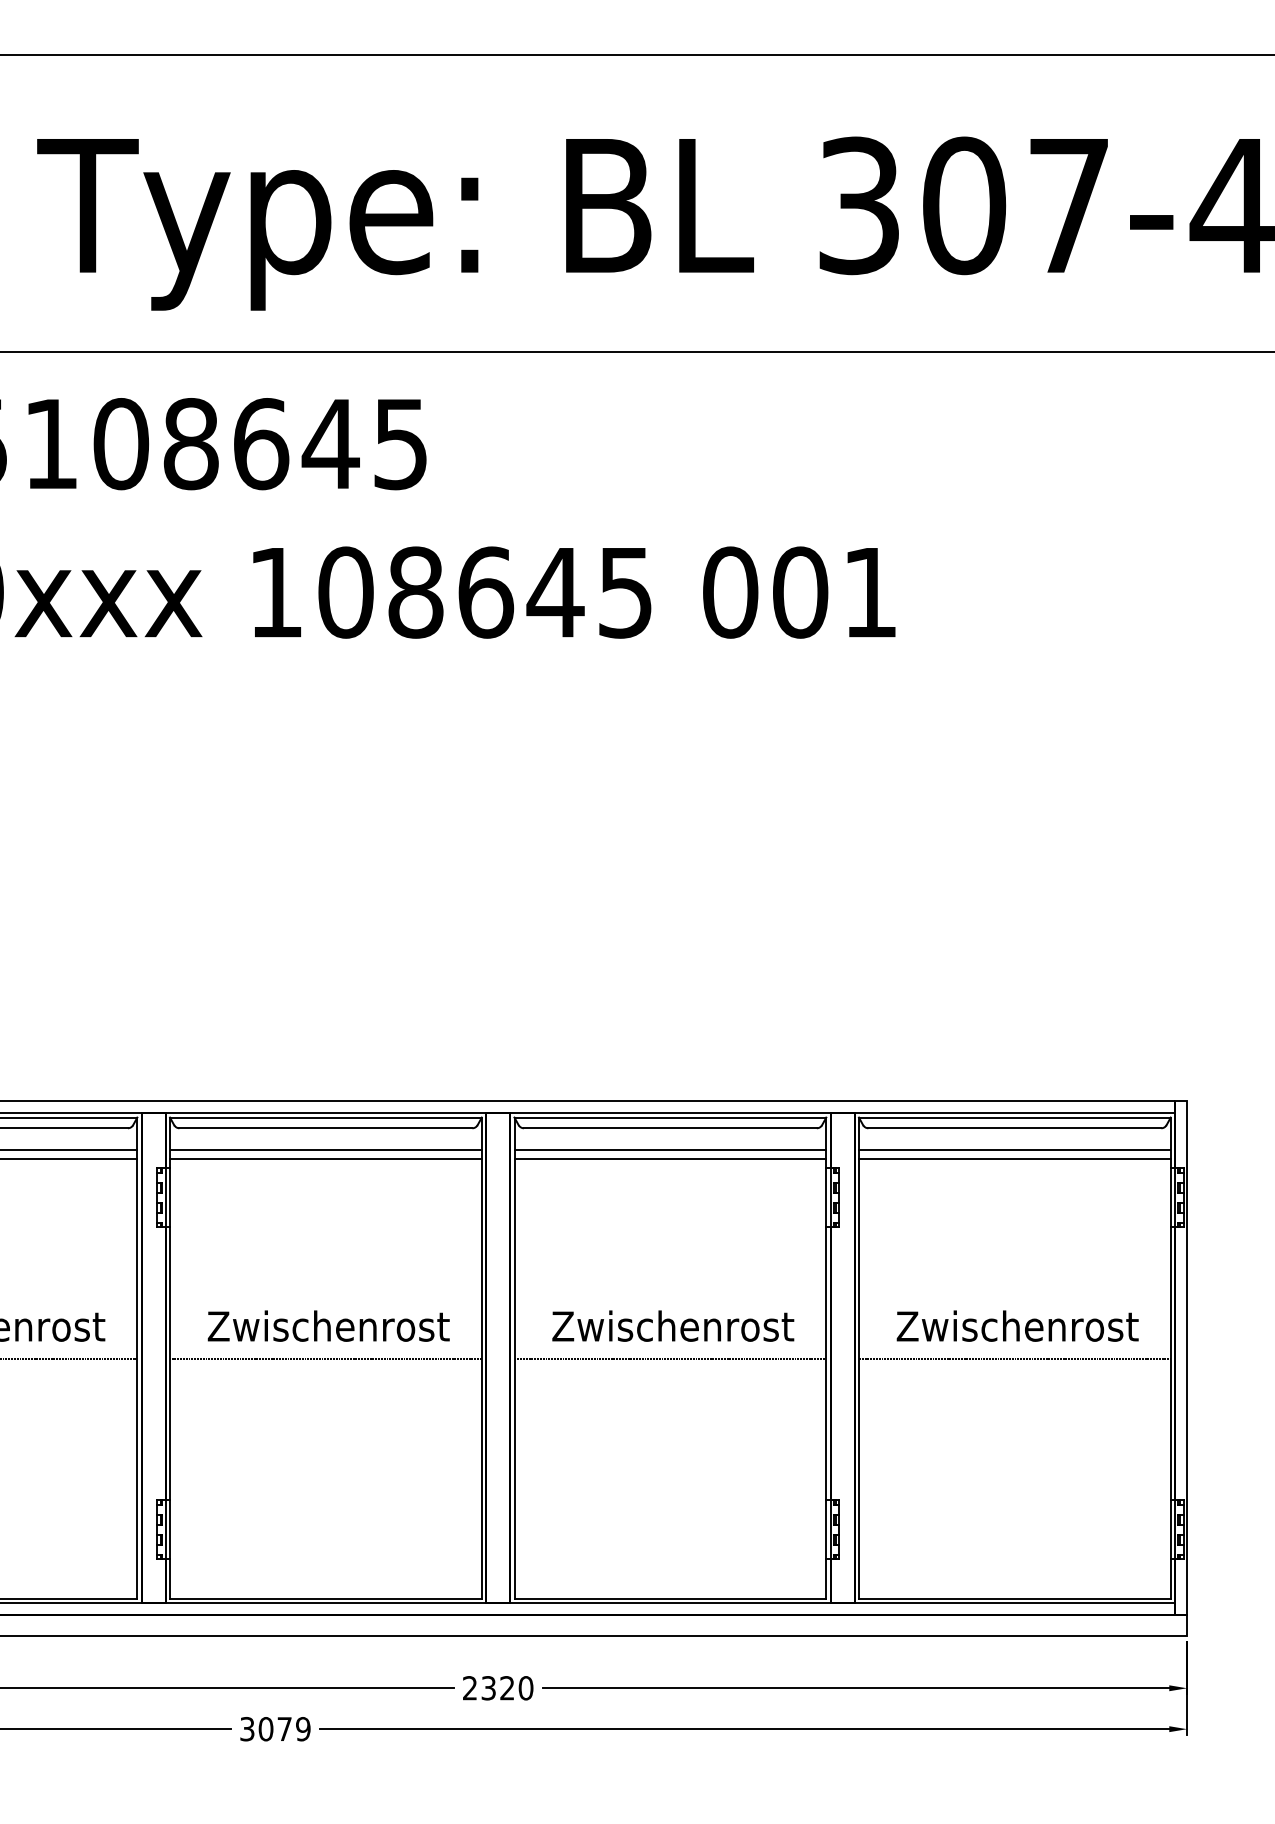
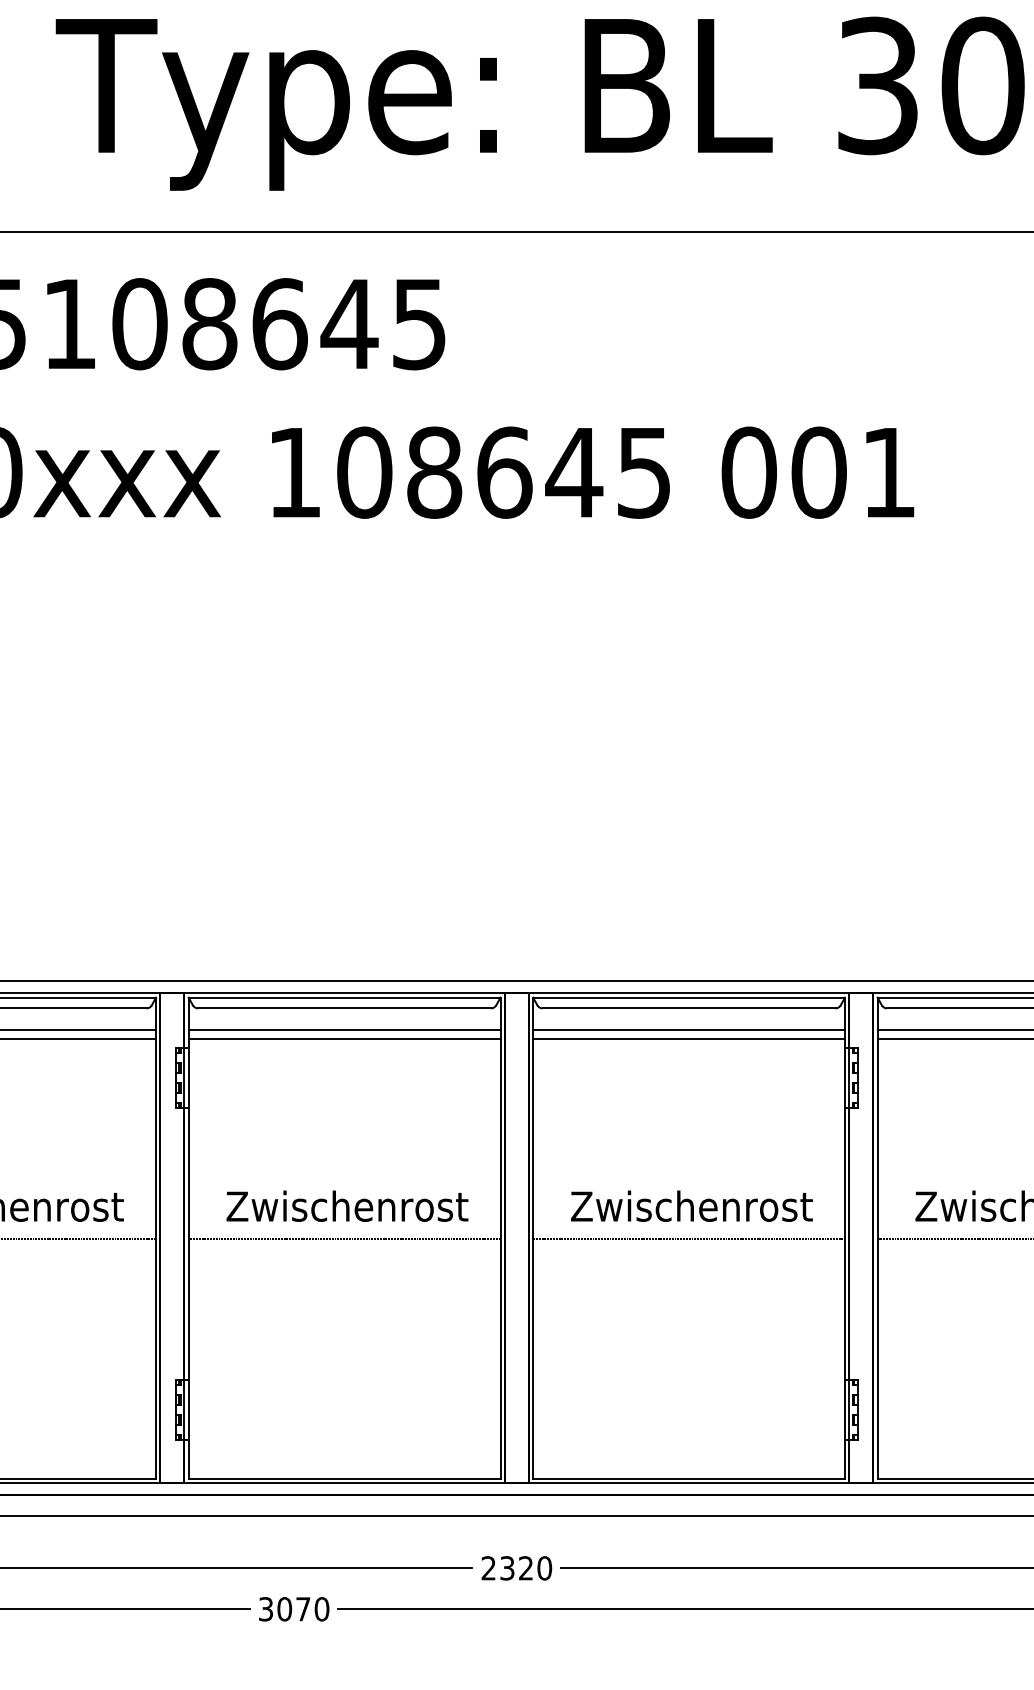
text: (303, 1729) -> (322, 1609), 3079 -> 3070

